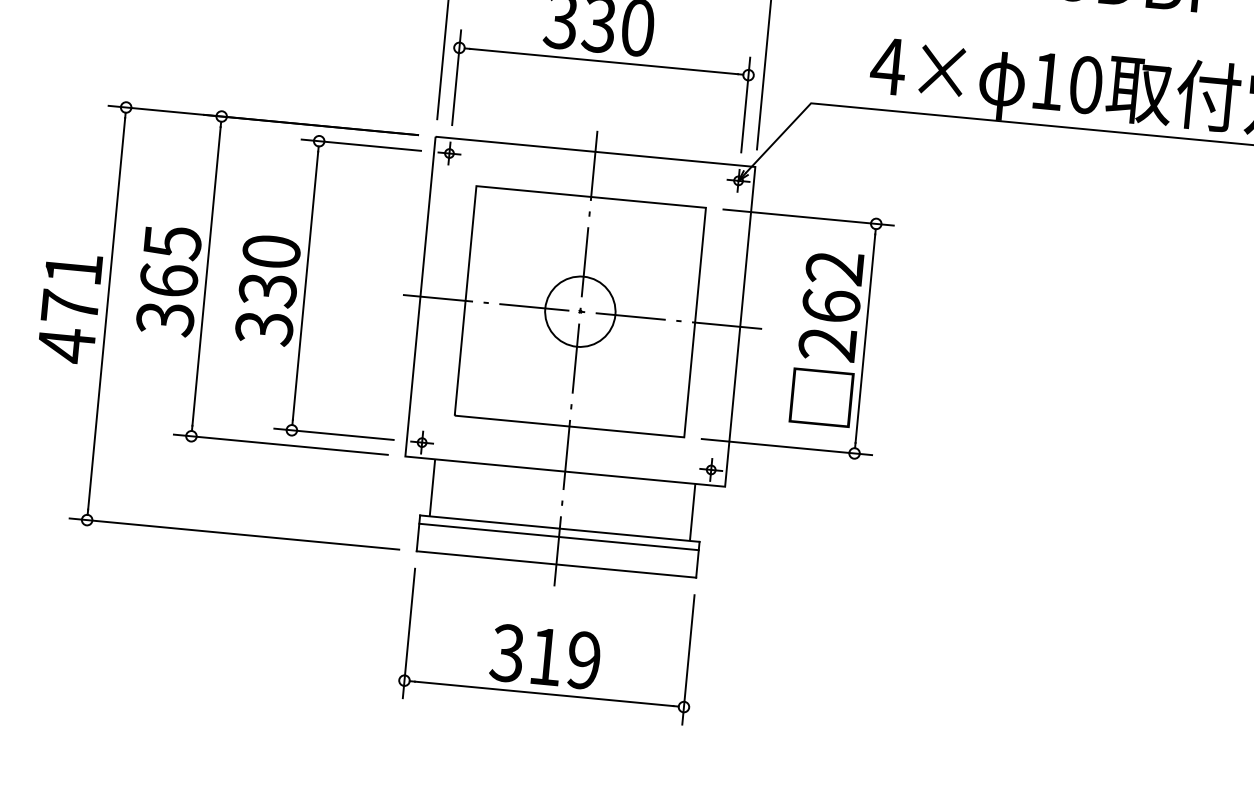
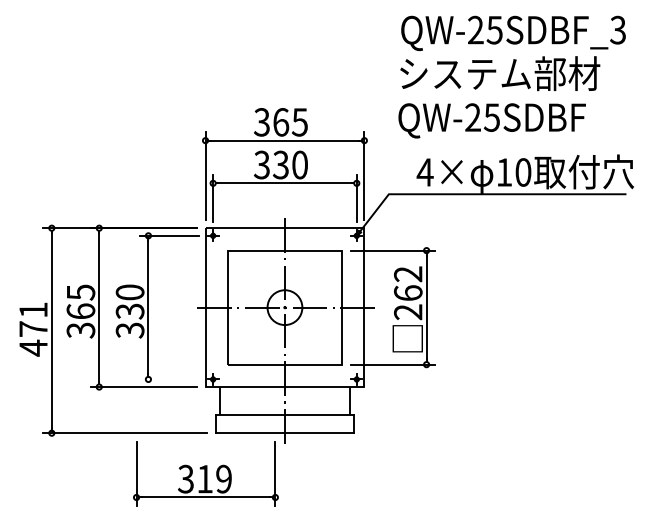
line: (334, 434) -> (169, 379), removed
line: (558, 536) -> (284, 419), removed
part: (547, 645) -> (205, 473), moved

